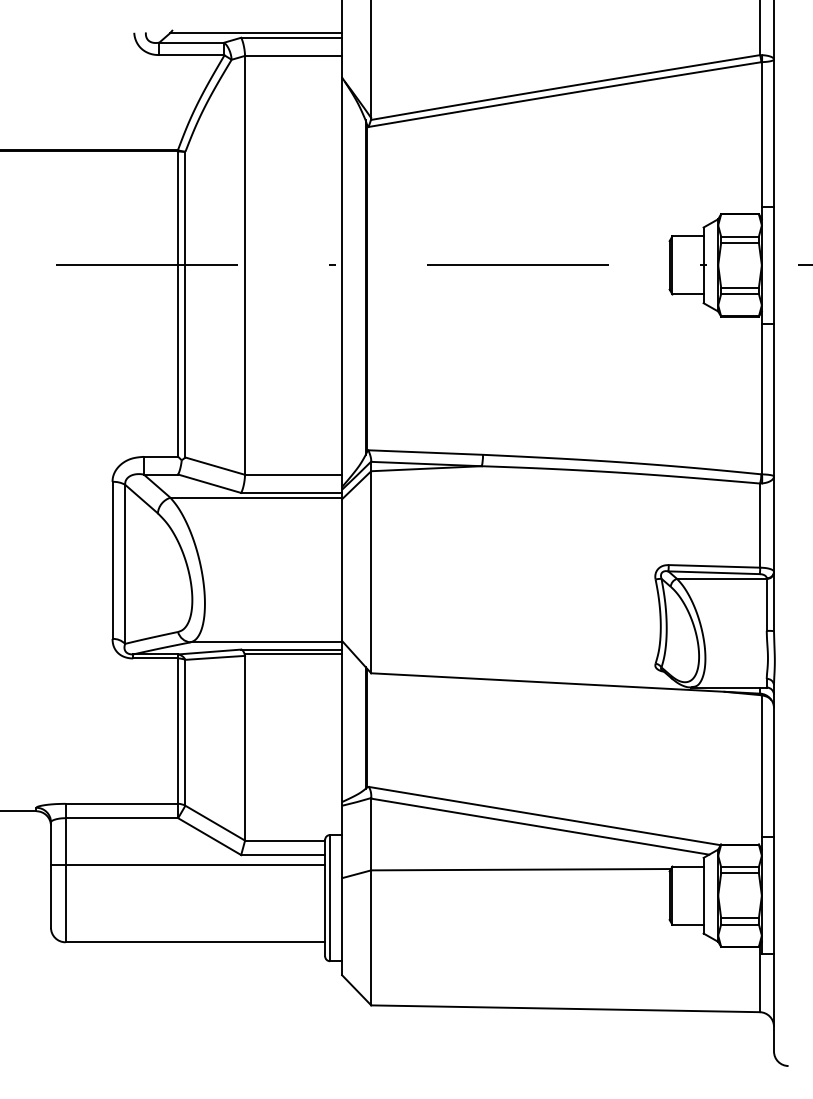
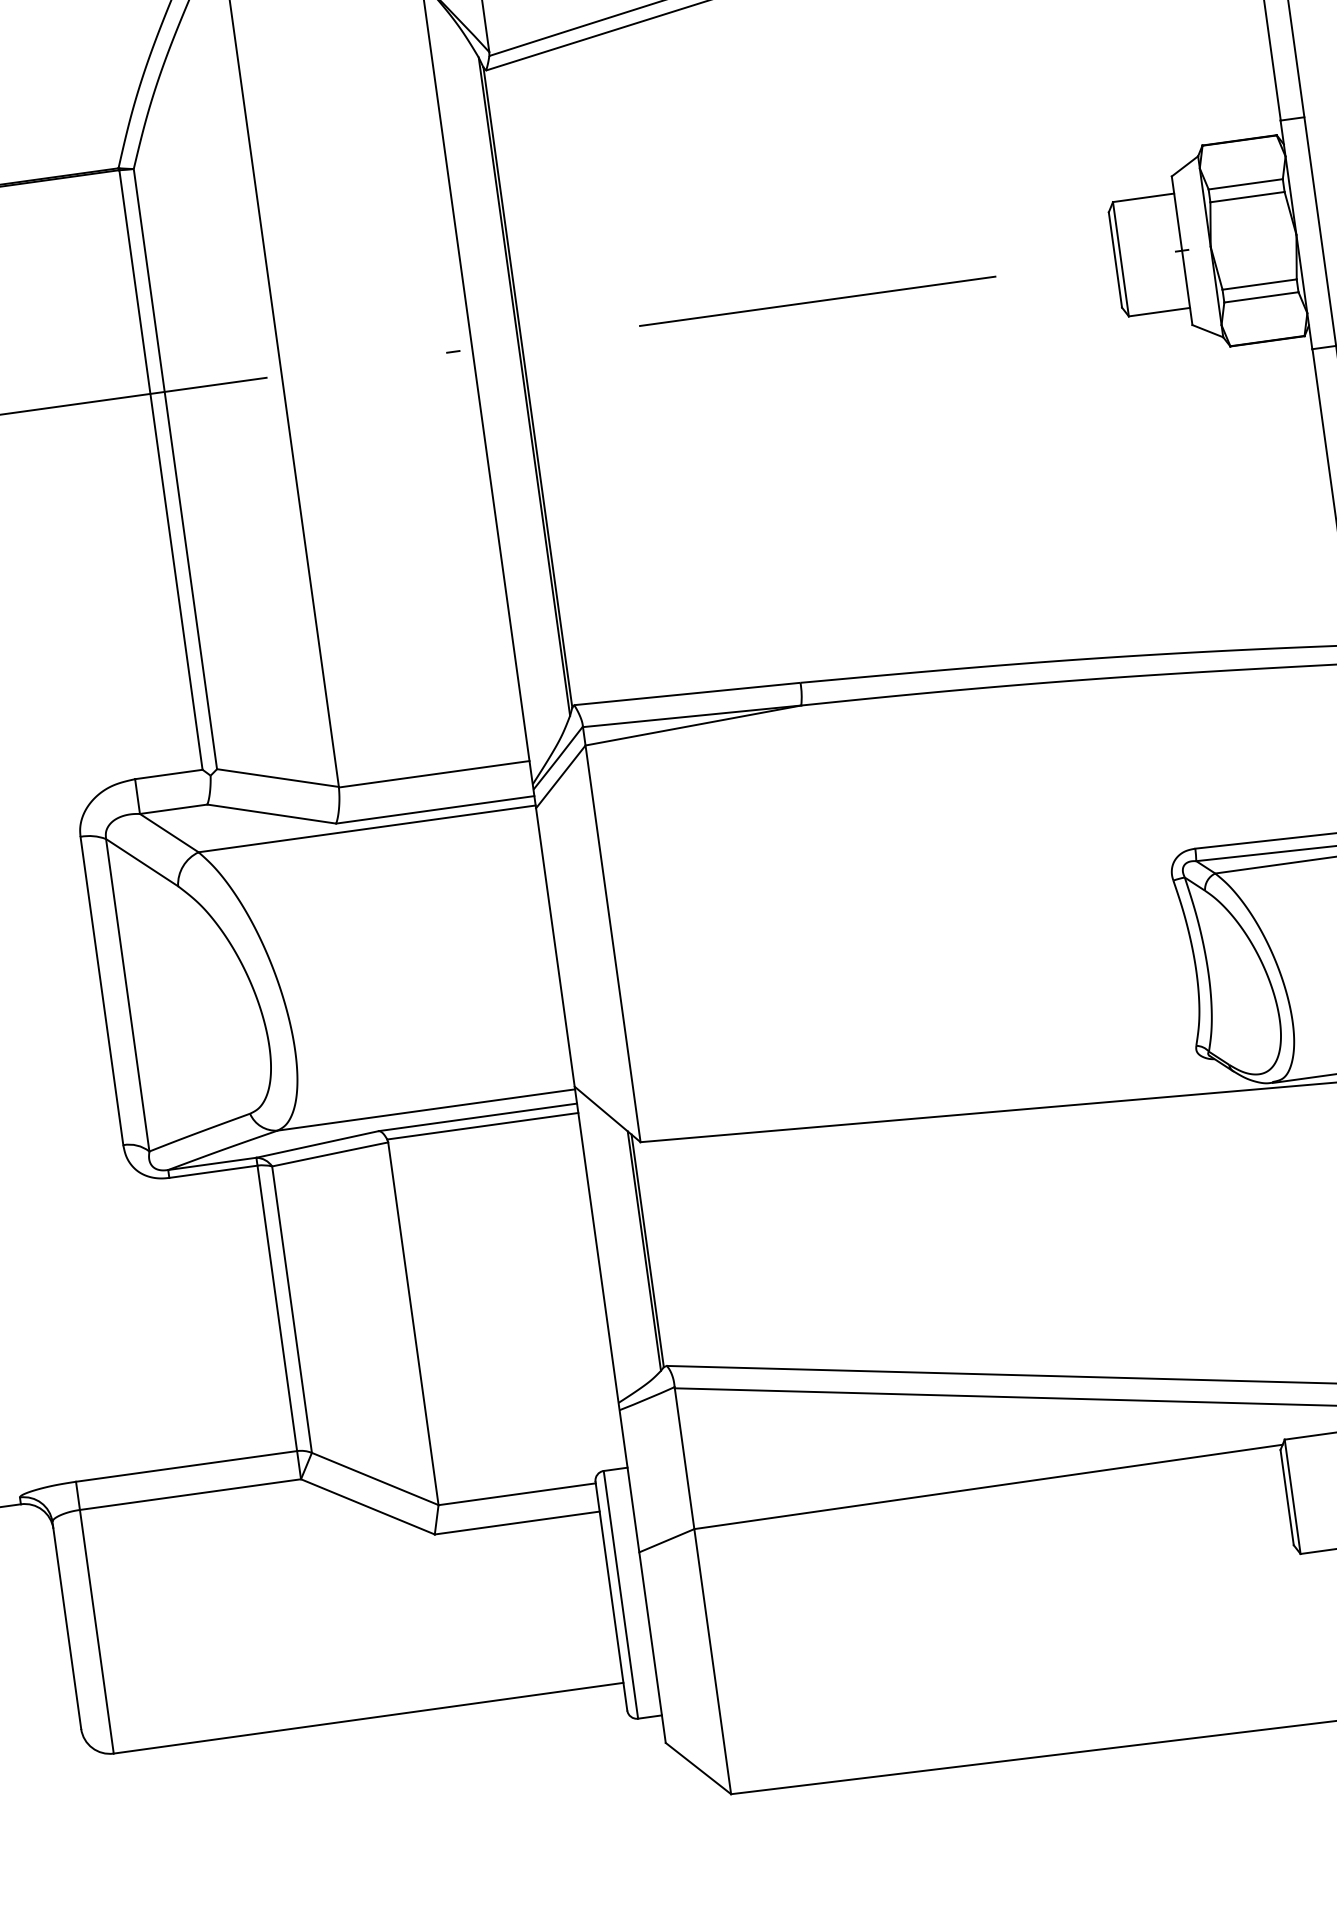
line: (187, 864) -> (331, 1567), removed

